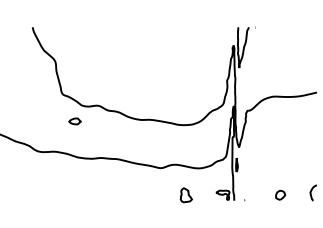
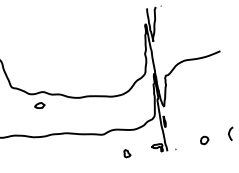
part: (74, 121) -> (39, 105), moved
part: (185, 195) -> (126, 153), size x0.62

